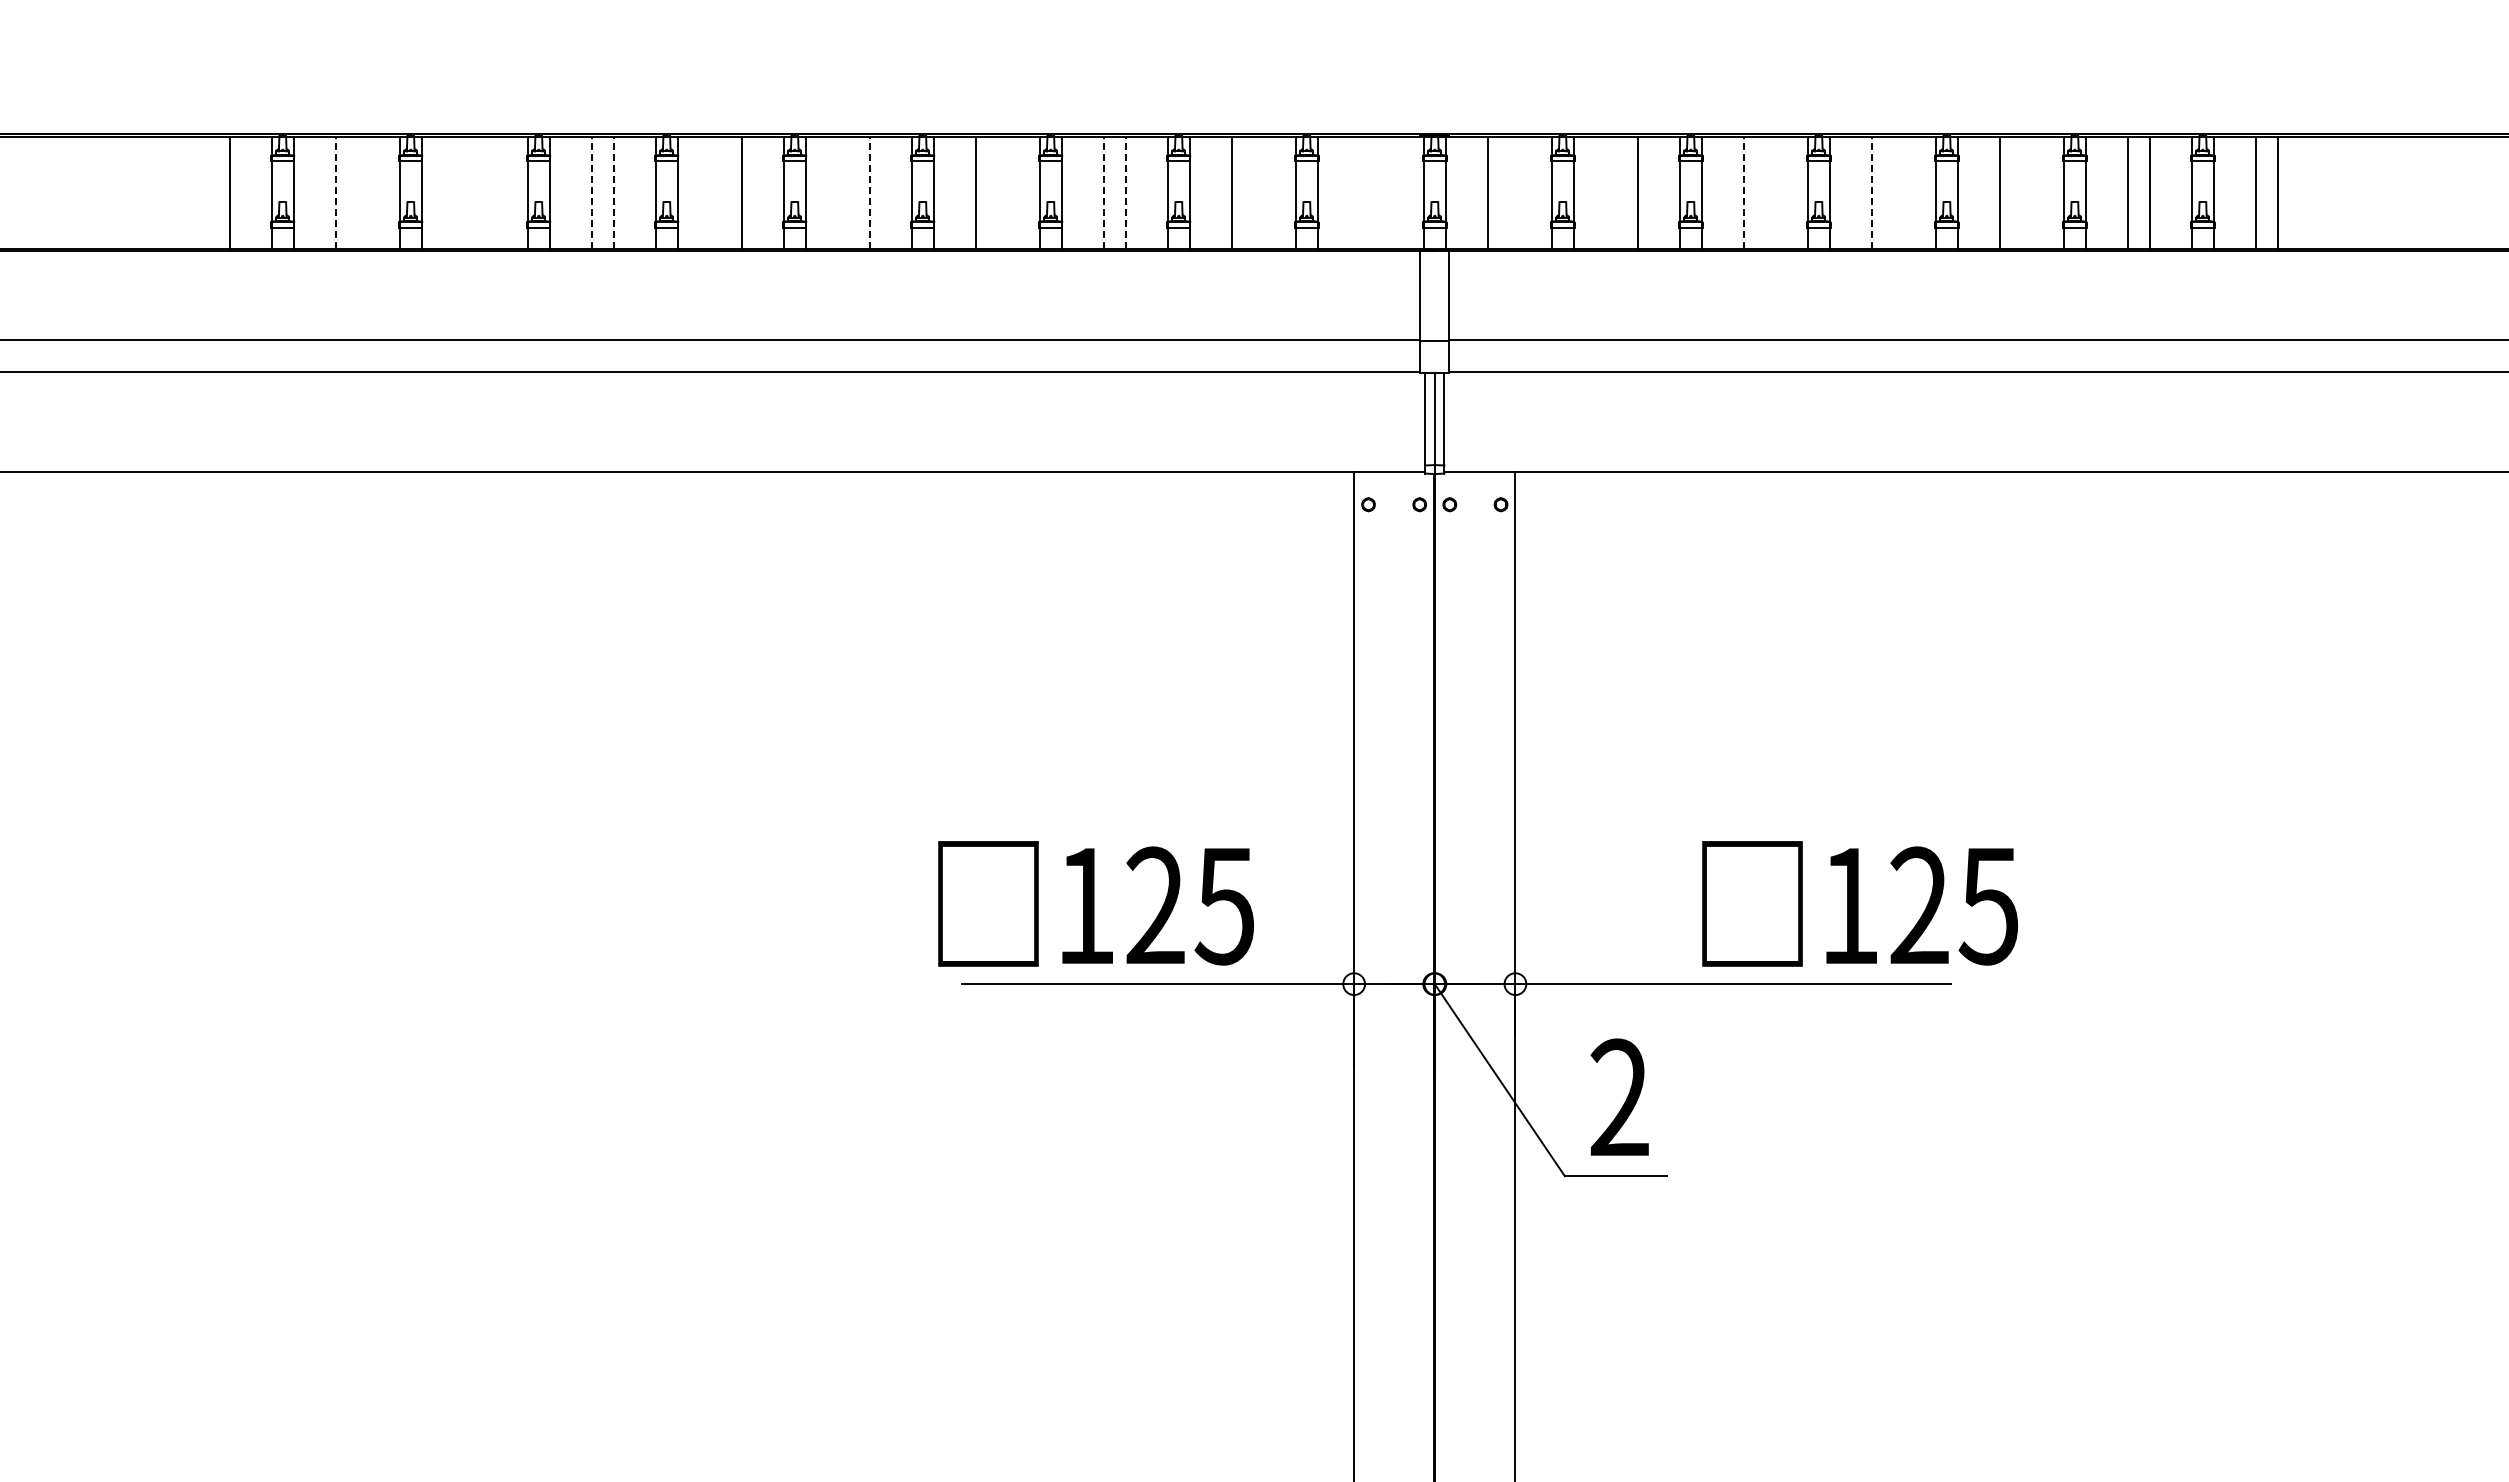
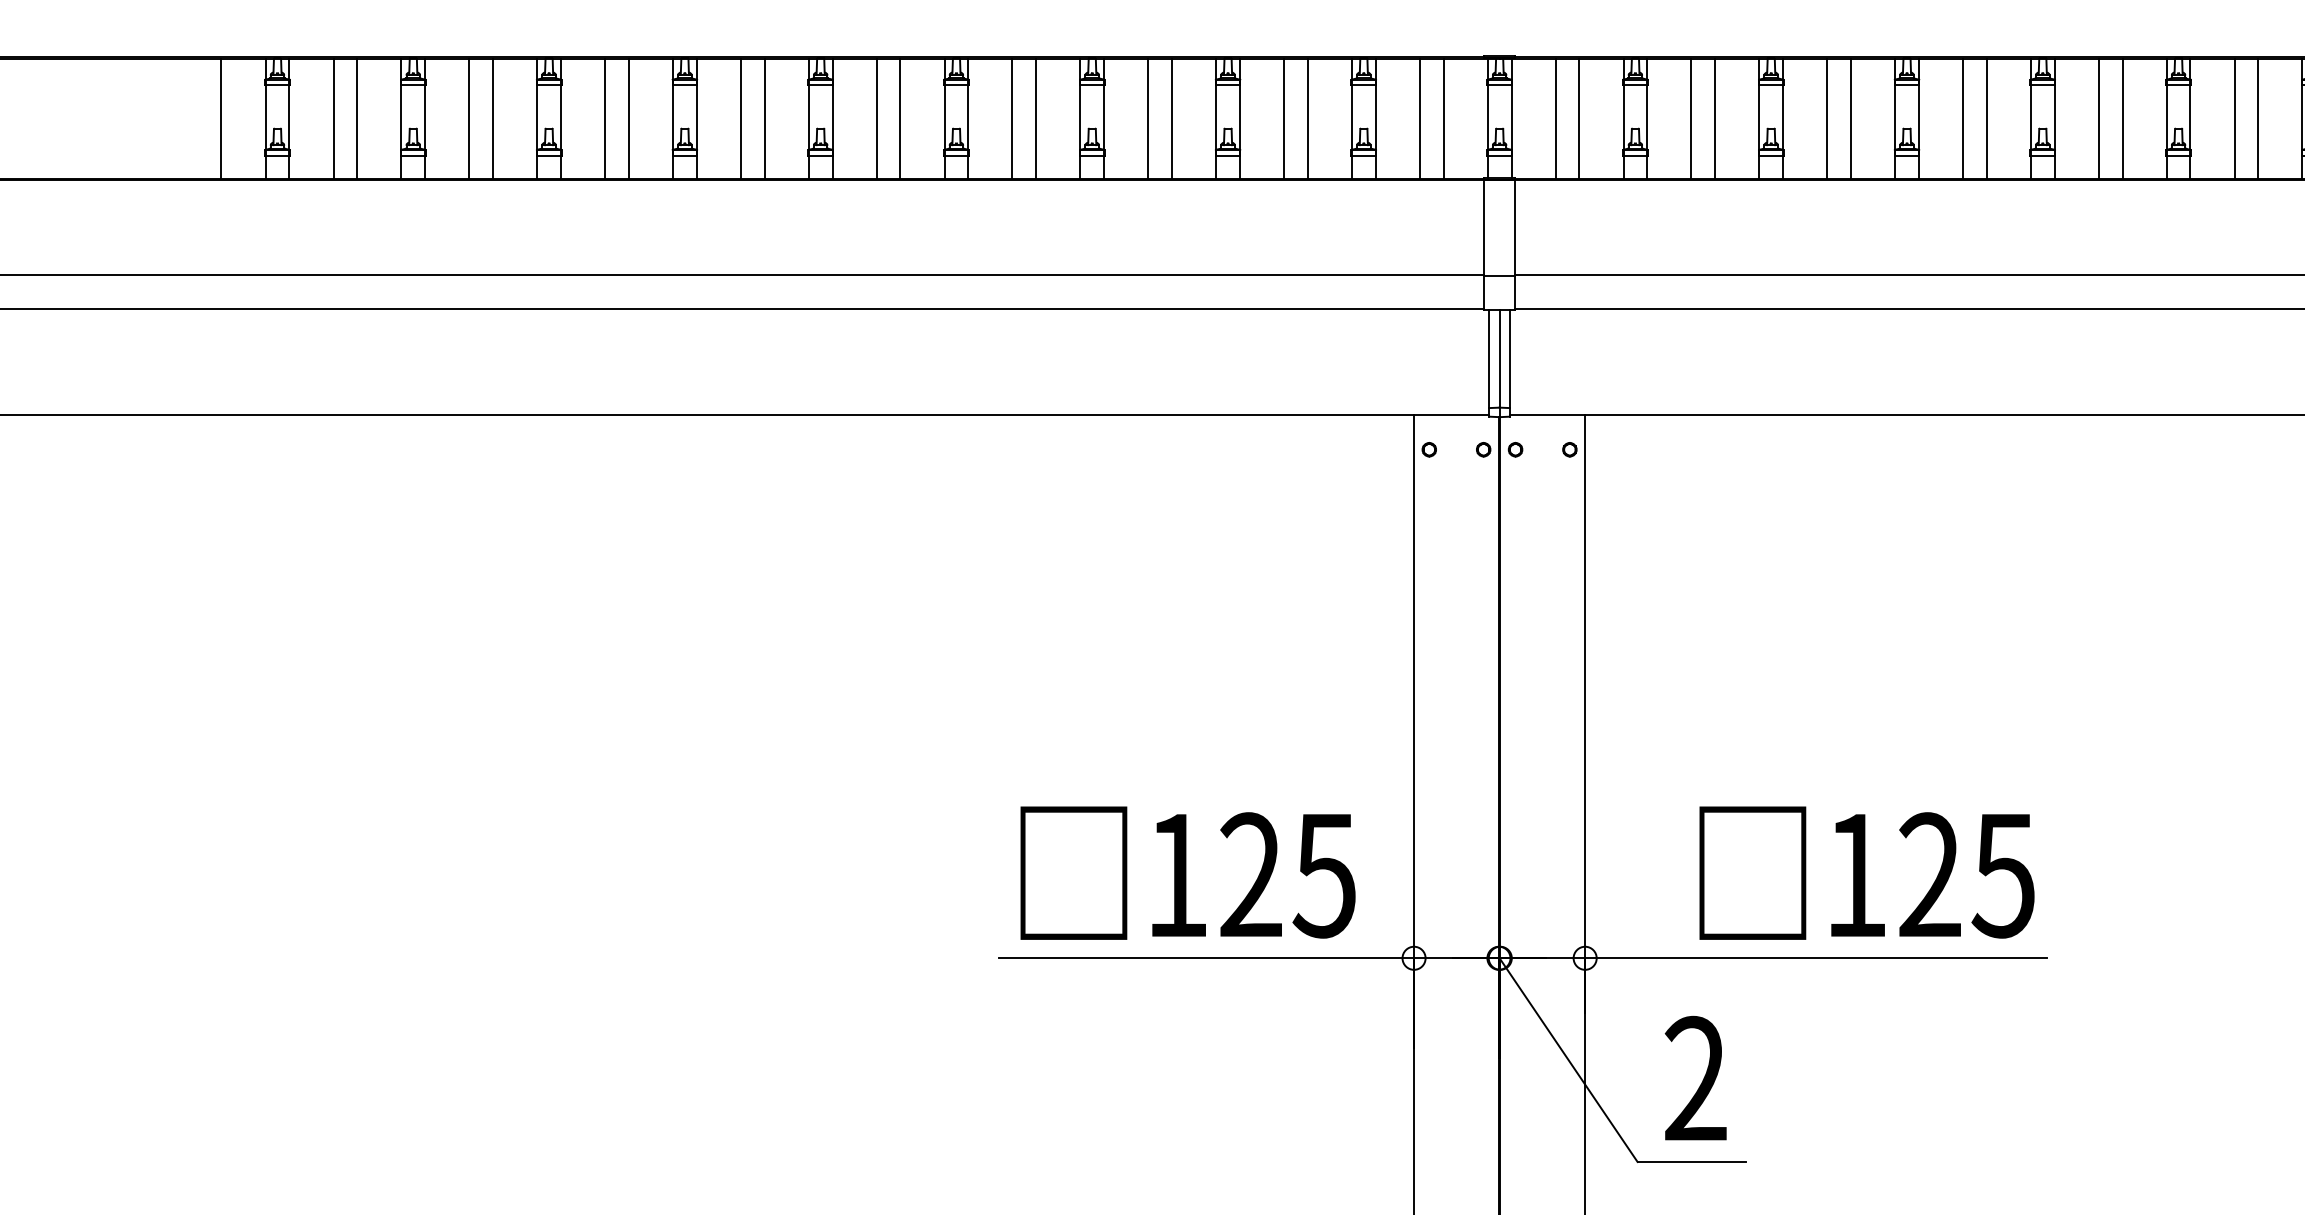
line: (335, 192) -> (333, 118), dashed -> solid
line: (357, 192) -> (356, 118), added
line: (463, 192) -> (469, 118), added
line: (485, 192) -> (492, 118), added
line: (591, 192) -> (605, 118), dashed -> solid
line: (613, 192) -> (628, 118), dashed -> solid
line: (719, 192) -> (740, 118), added
line: (847, 192) -> (876, 118), added
line: (869, 192) -> (899, 118), dashed -> solid
line: (997, 192) -> (1035, 118), added
line: (1103, 192) -> (1148, 118), dashed -> solid
line: (1125, 192) -> (1171, 118), dashed -> solid
line: (1253, 192) -> (1307, 118), added
line: (1359, 192) -> (1419, 118), added
line: (1381, 192) -> (1443, 118), added
line: (1509, 192) -> (1578, 118), added
line: (1615, 192) -> (1691, 118), added
line: (1743, 192) -> (1827, 118), dashed -> solid
line: (1766, 192) -> (1851, 118), added
line: (1871, 192) -> (1962, 118), dashed -> solid
line: (1894, 192) -> (1987, 118), added
line: (2022, 192) -> (2123, 118), added
text: (1095, 903) -> (1187, 872), moved
text: (1859, 903) -> (1866, 872), moved

